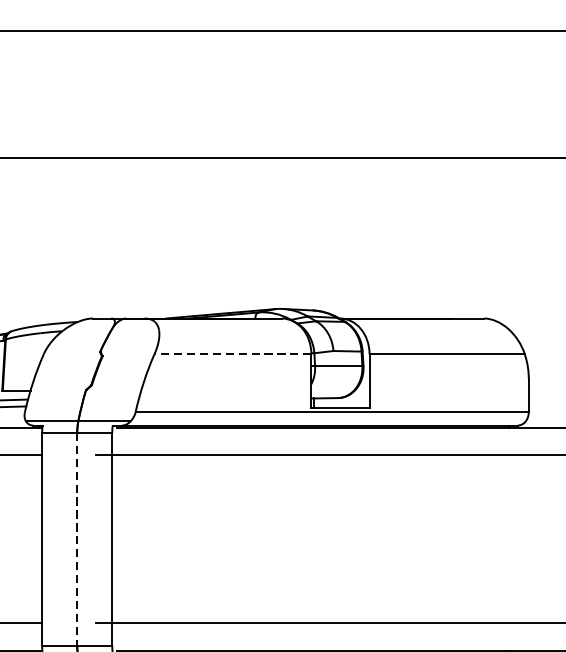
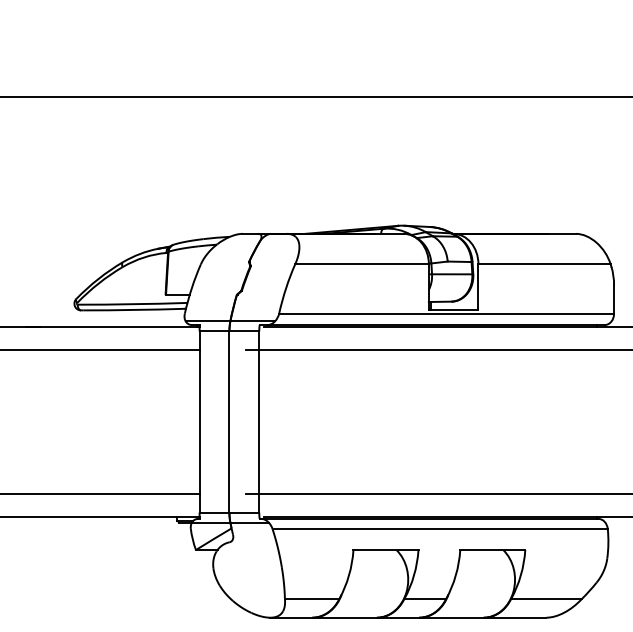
line: (233, 354) -> (362, 264), dashed -> solid
line: (77, 538) -> (229, 421), dashed -> solid

